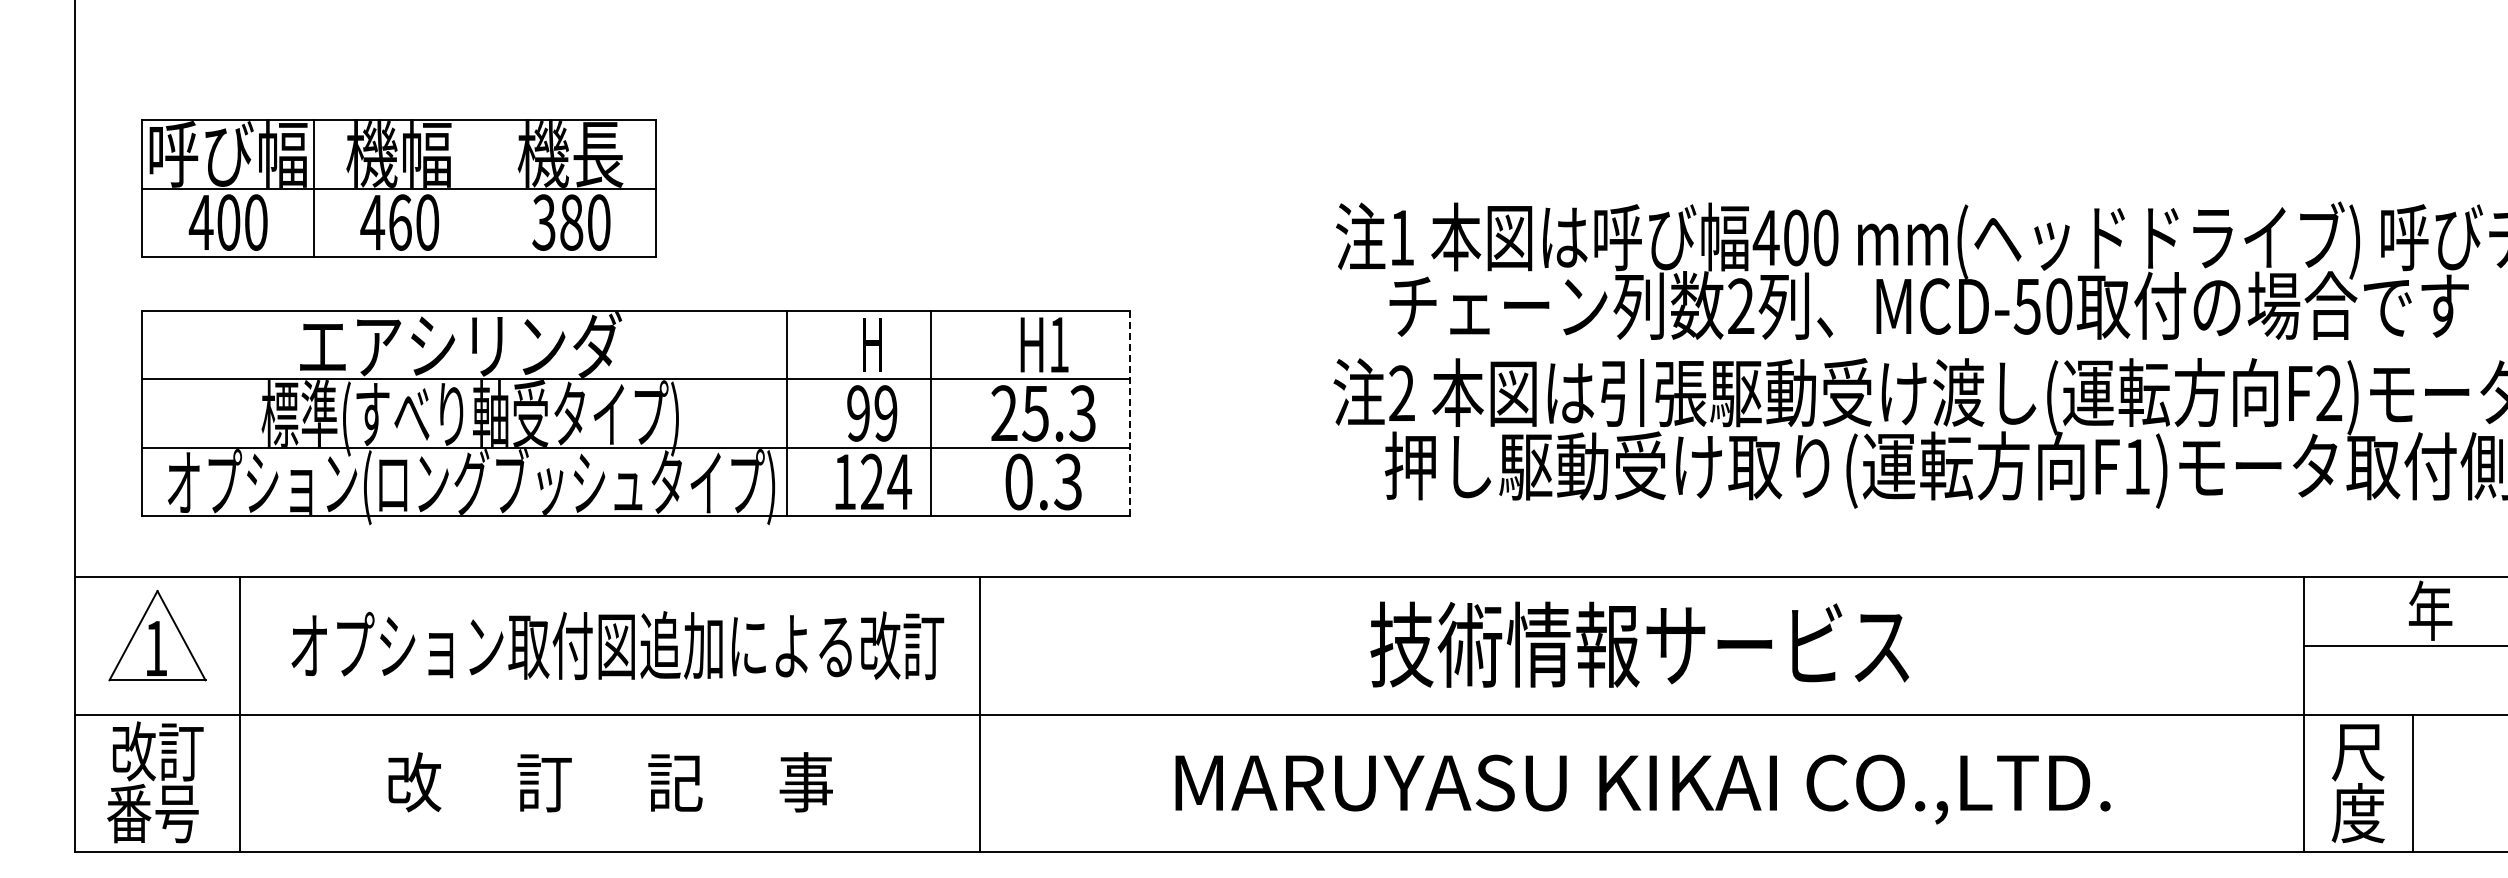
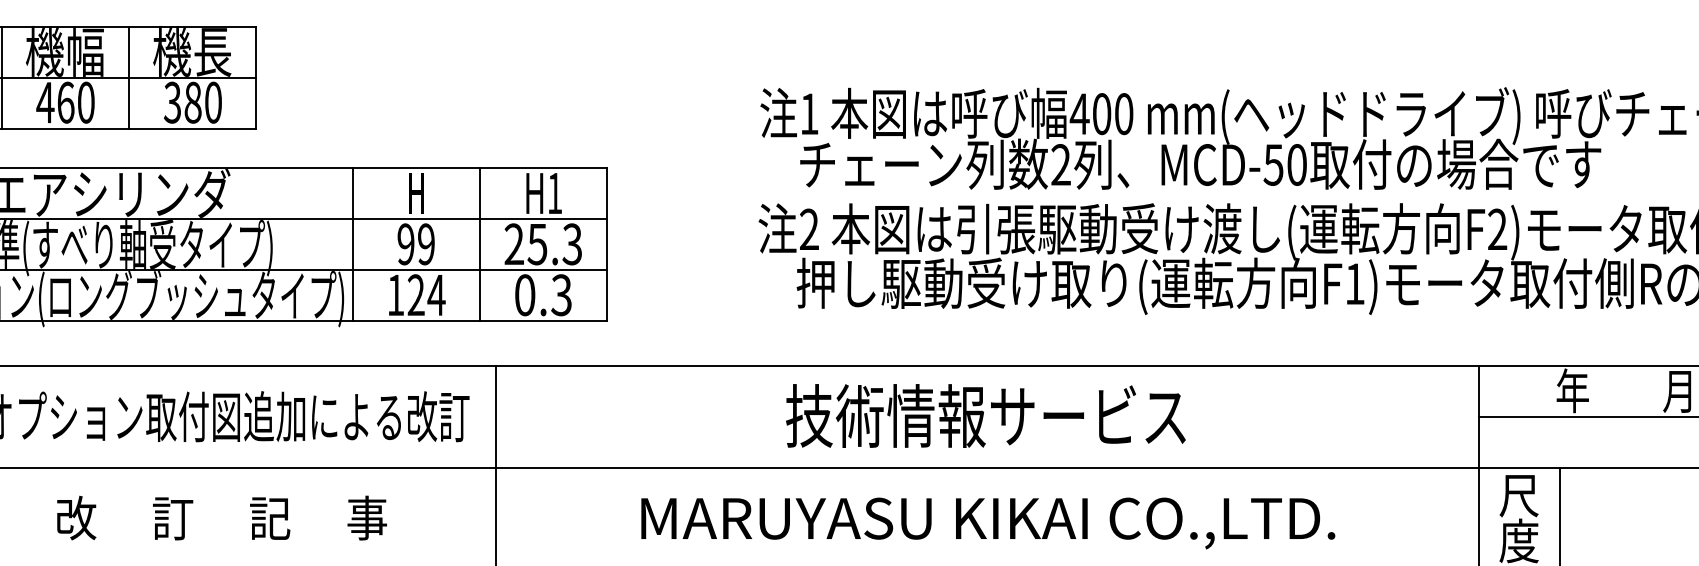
line: (485, 188) -> (129, 77), added
line: (931, 413) -> (480, 244), moved
line: (1129, 413) -> (607, 244), dashed -> solid

